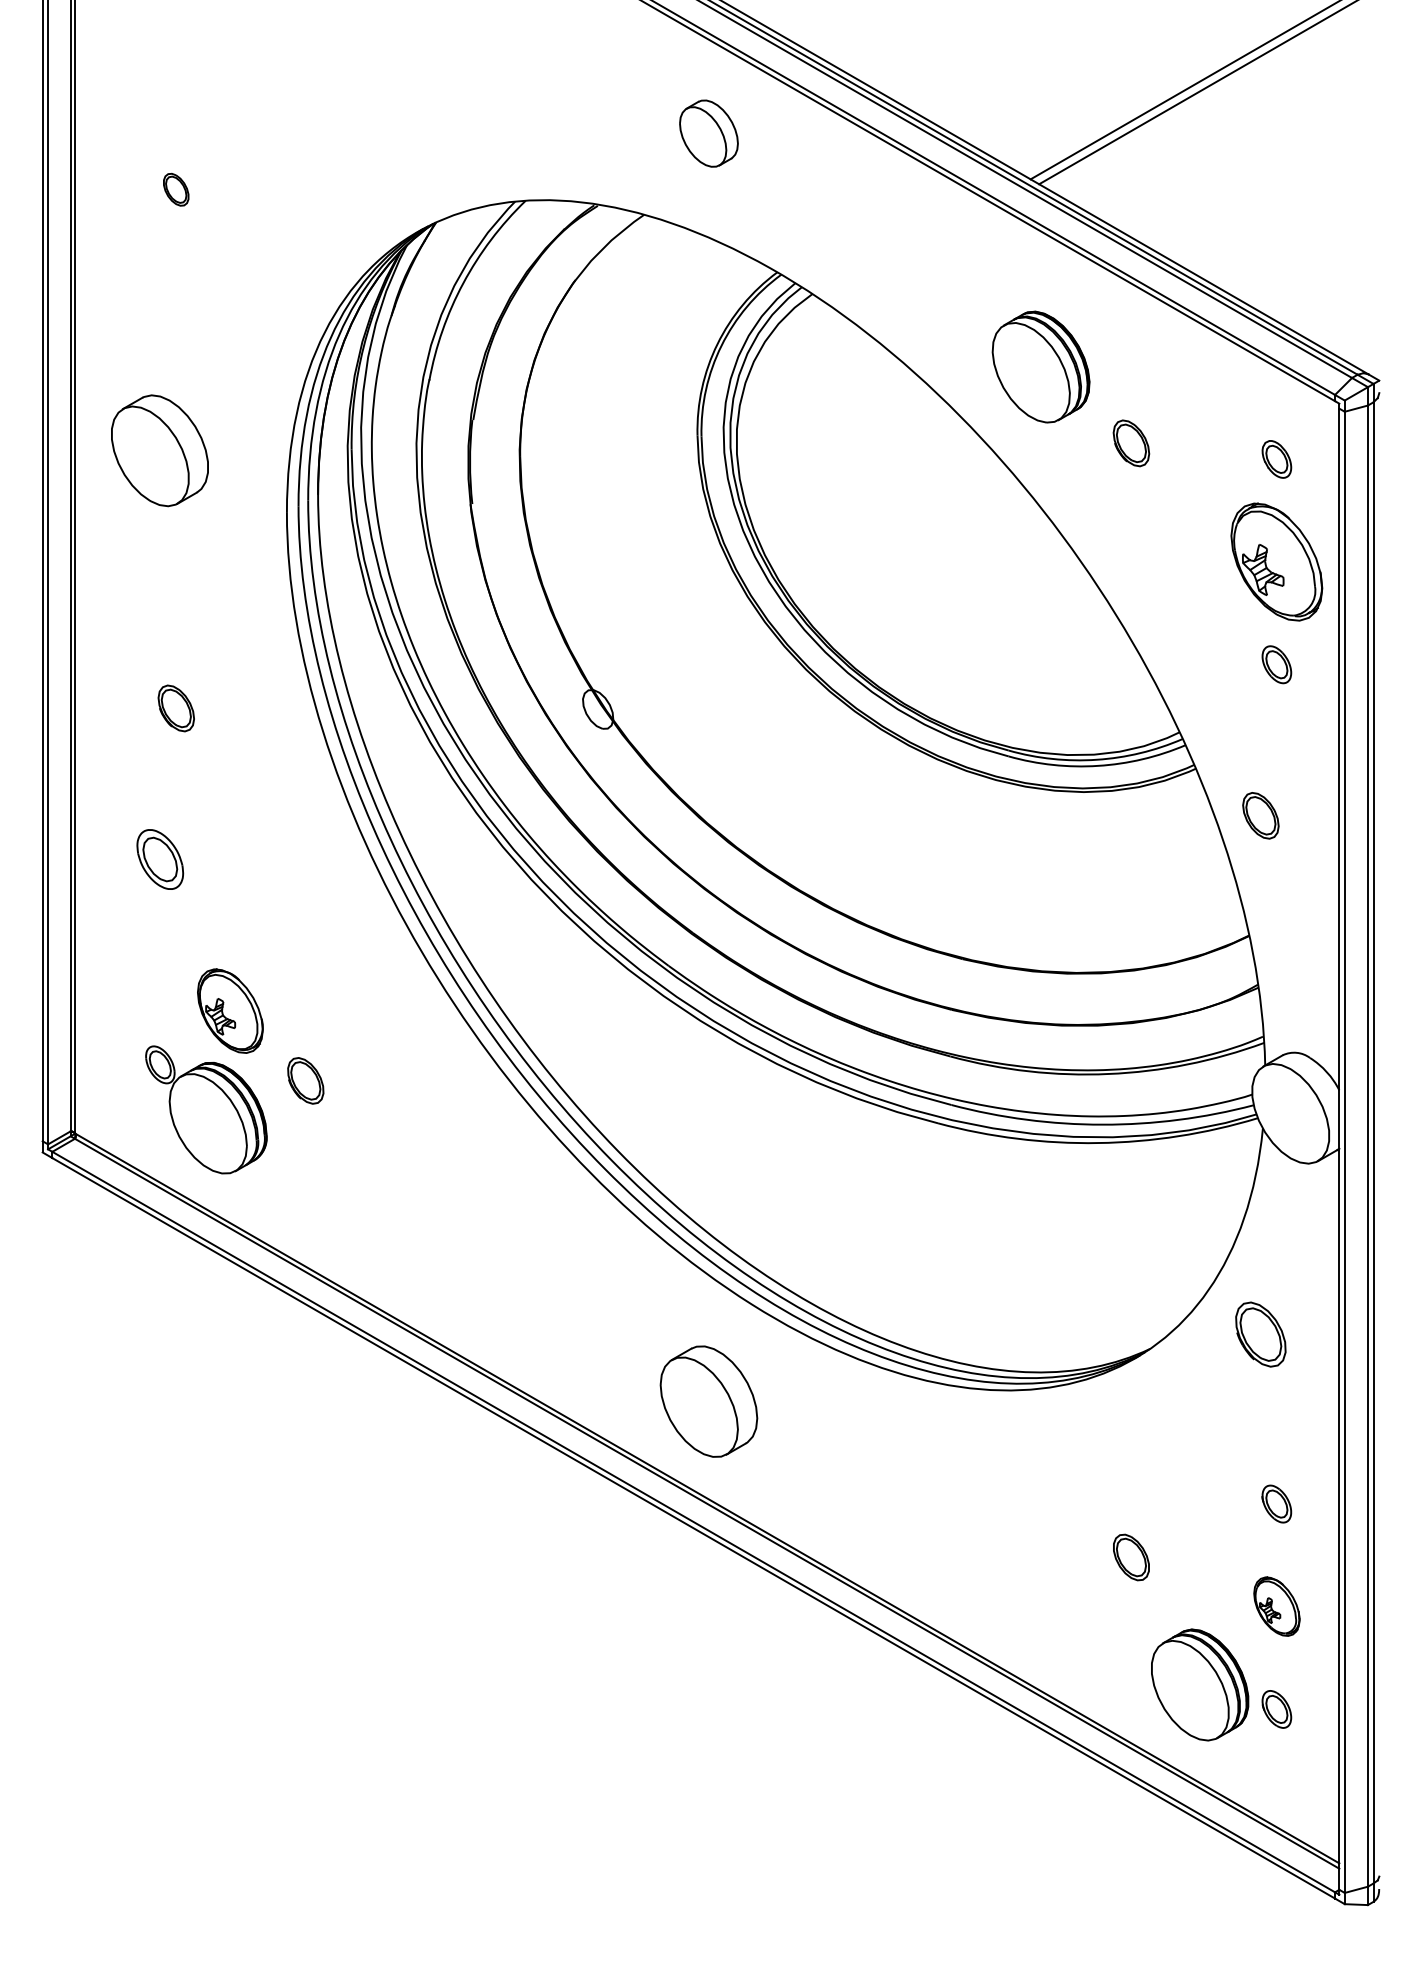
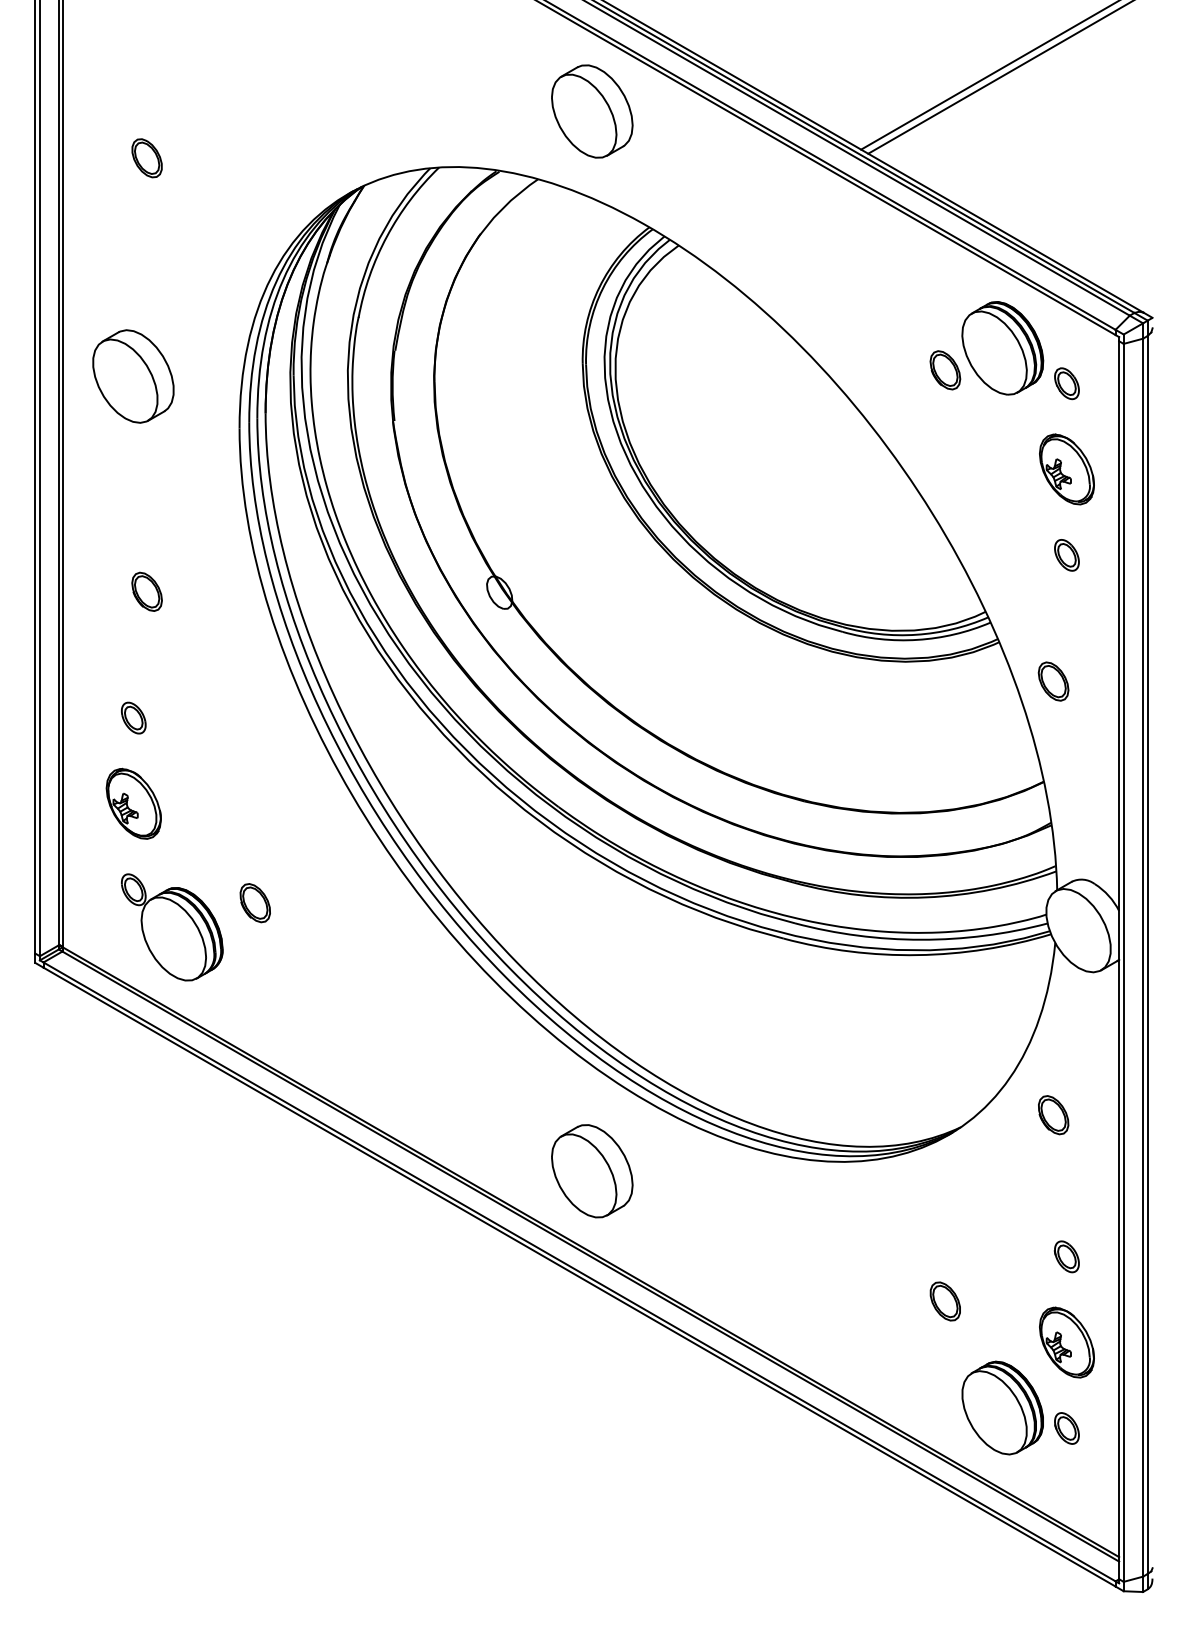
part: (708, 133) -> (591, 111), size x1.67
part: (175, 189) -> (146, 158), size x1.43
part: (1040, 366) -> (1002, 347), moved
part: (1276, 561) -> (1066, 469), size x0.71
part: (160, 859) -> (133, 718), size x0.62
part: (230, 1010) -> (133, 803), moved
part: (1260, 1334) -> (1053, 1115), size x0.71
part: (1276, 1606) -> (1066, 1342), size x1.43

